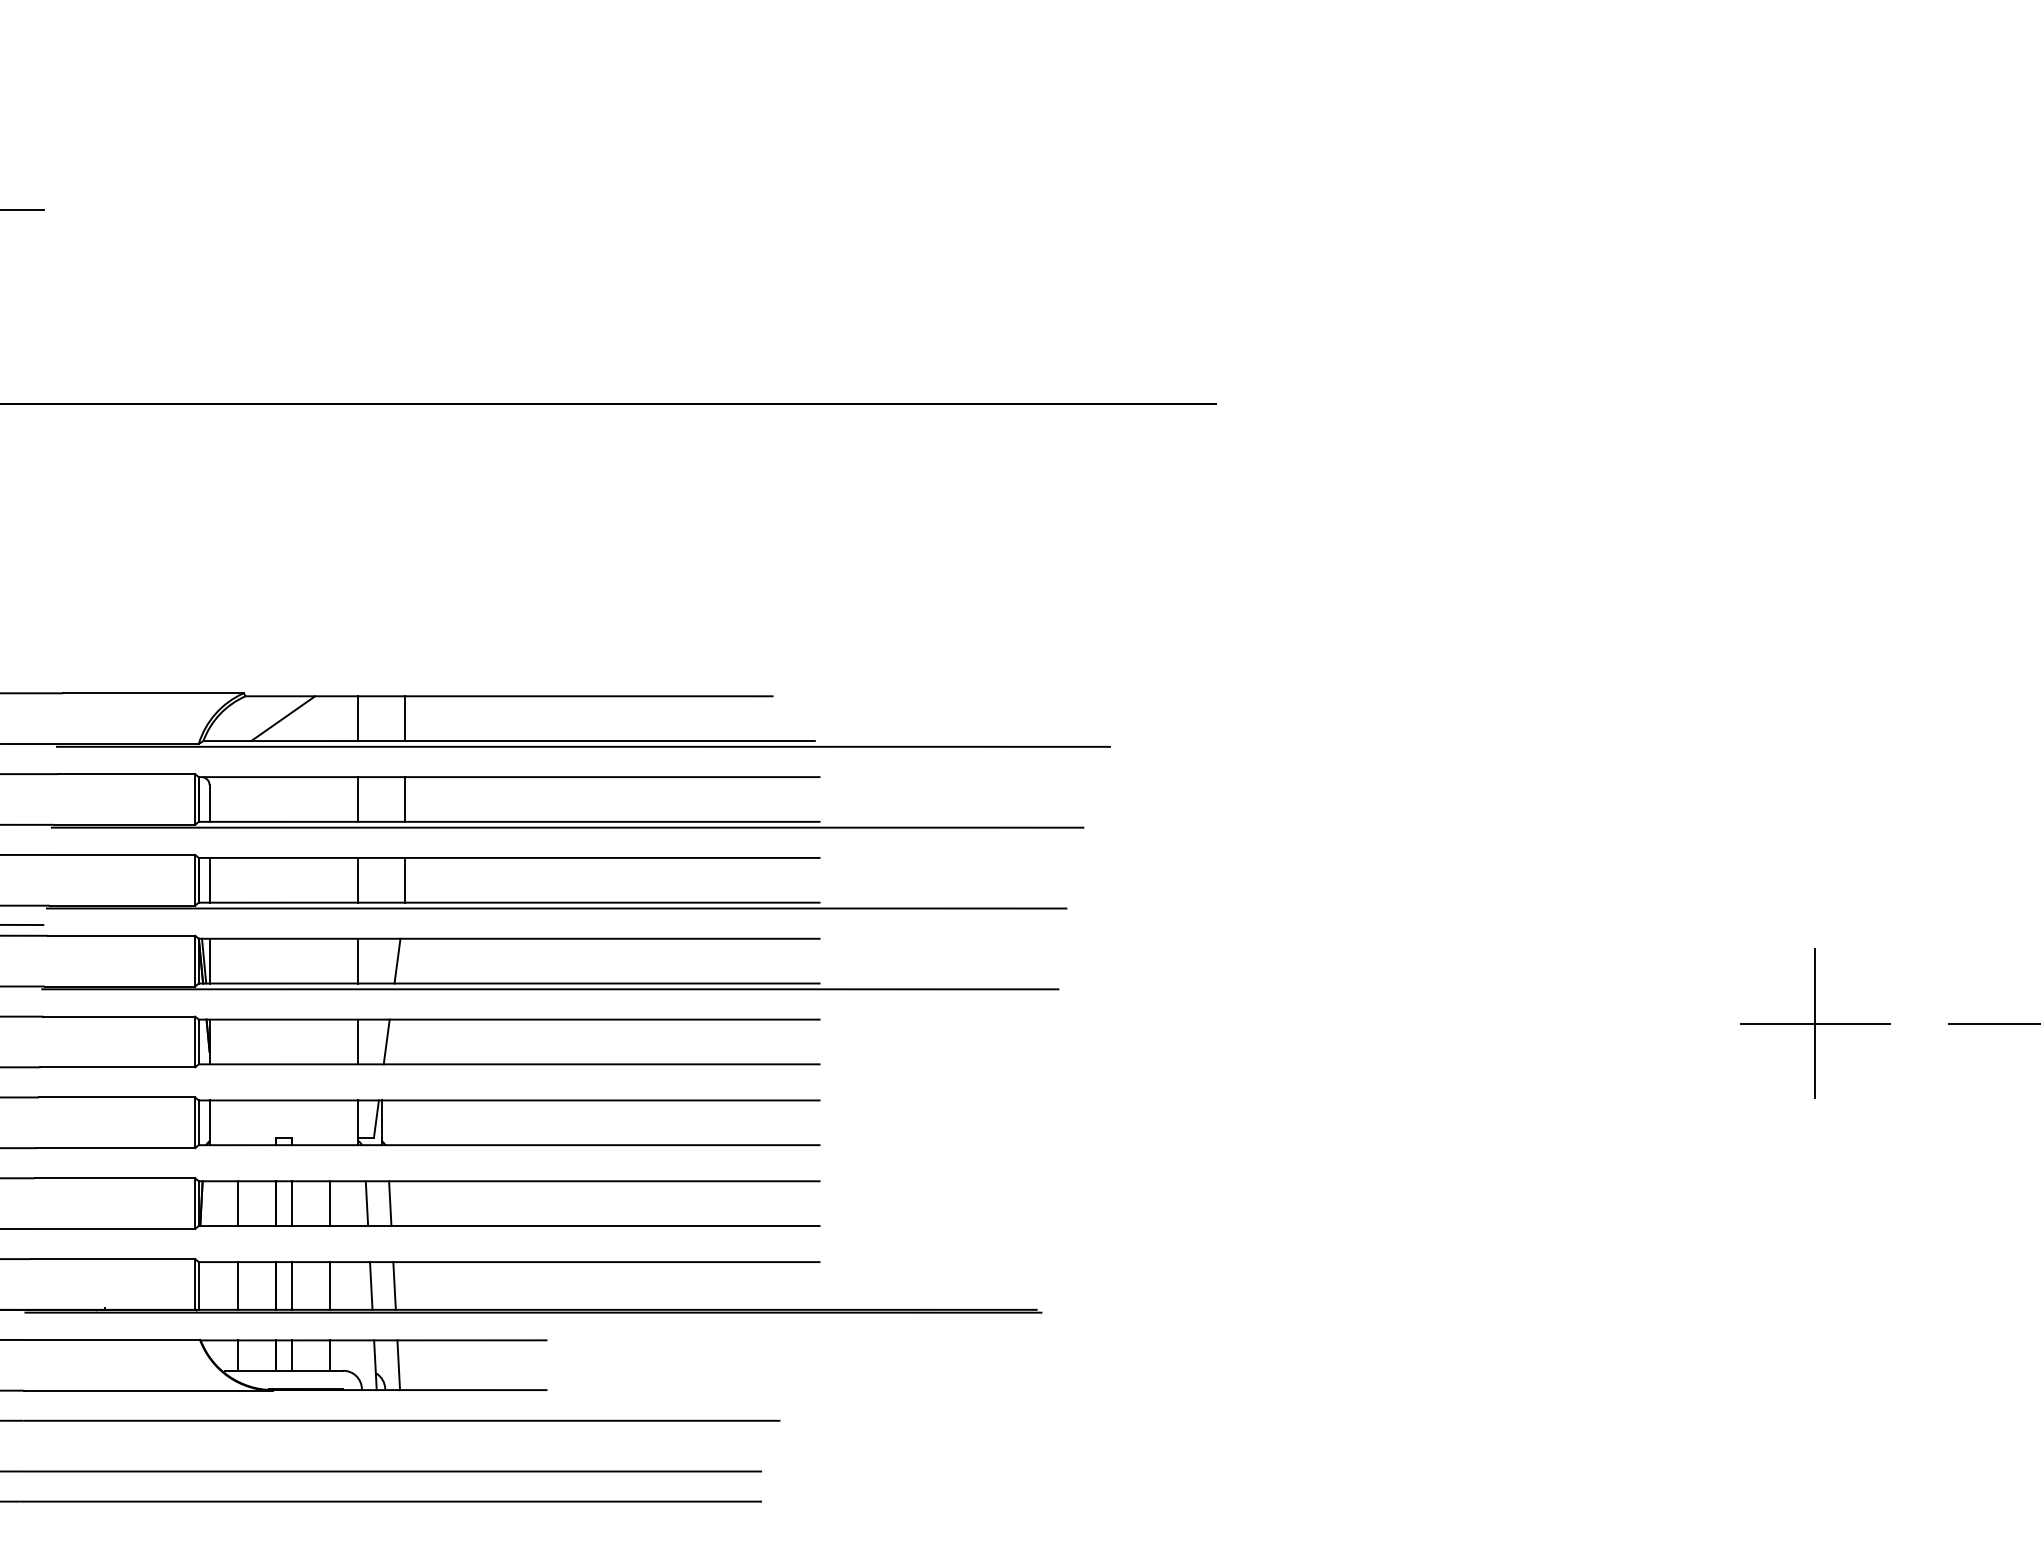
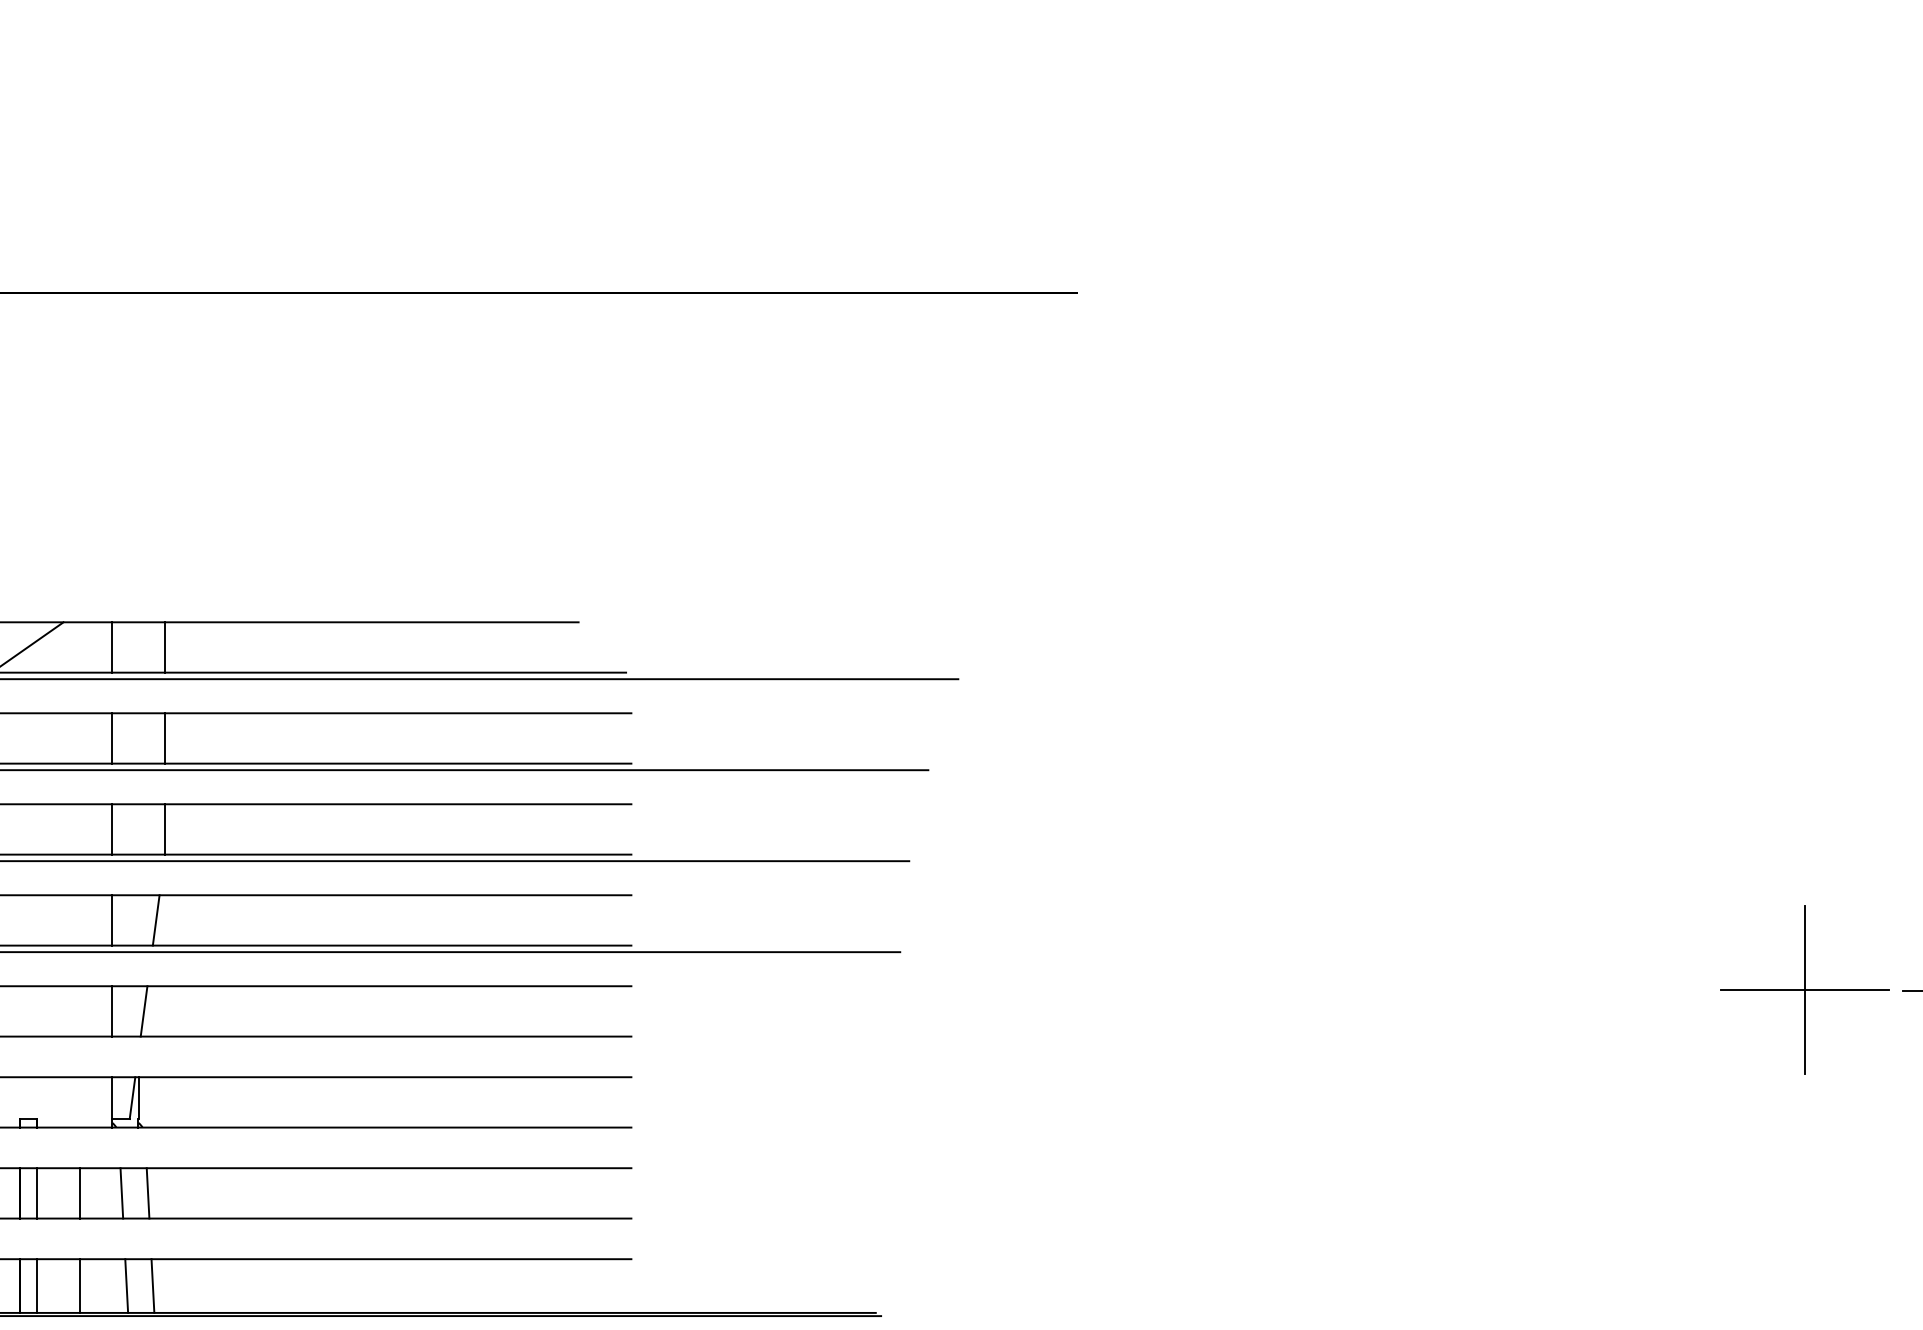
part: (1815, 1023) -> (1805, 989), moved

